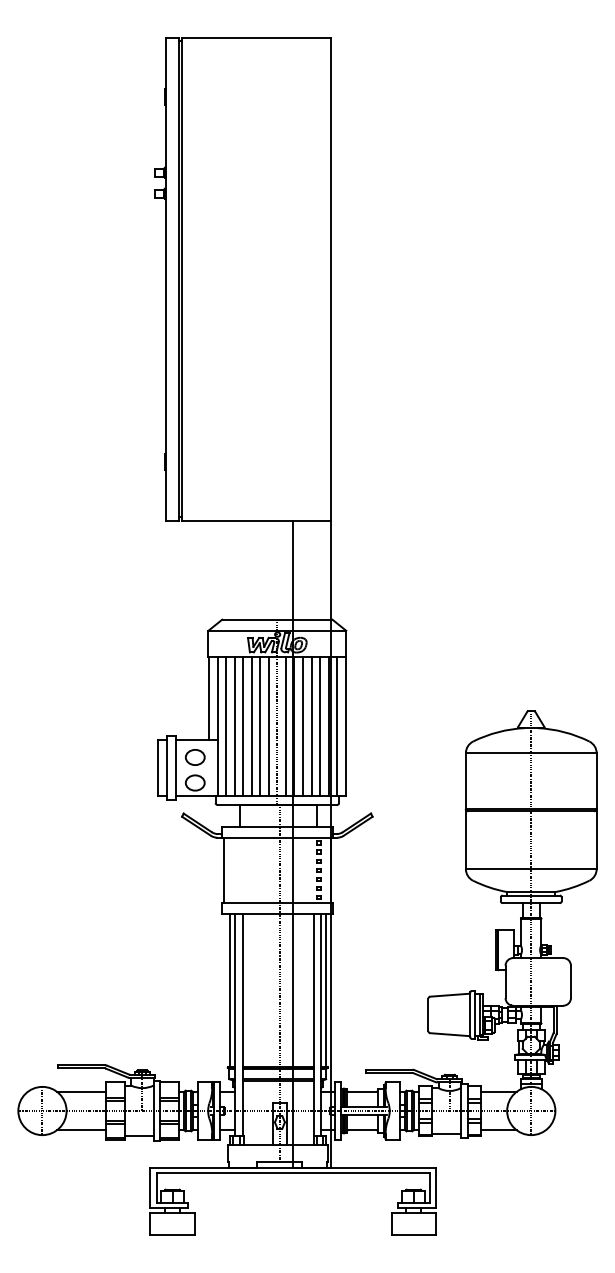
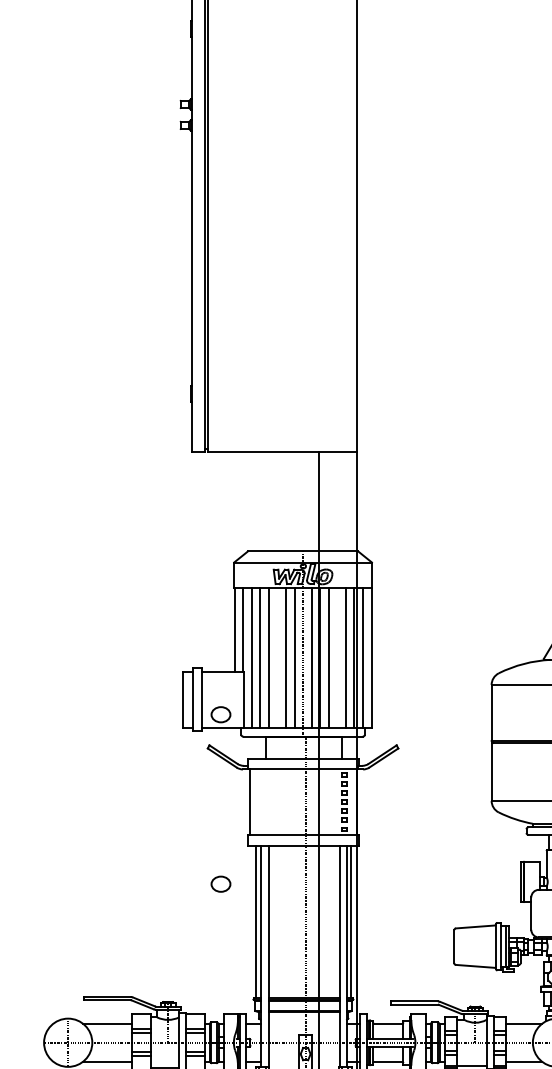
line: (251, 725) -> (277, 657), removed
line: (311, 725) -> (337, 657), removed
part: (195, 757) -> (221, 884), moved

